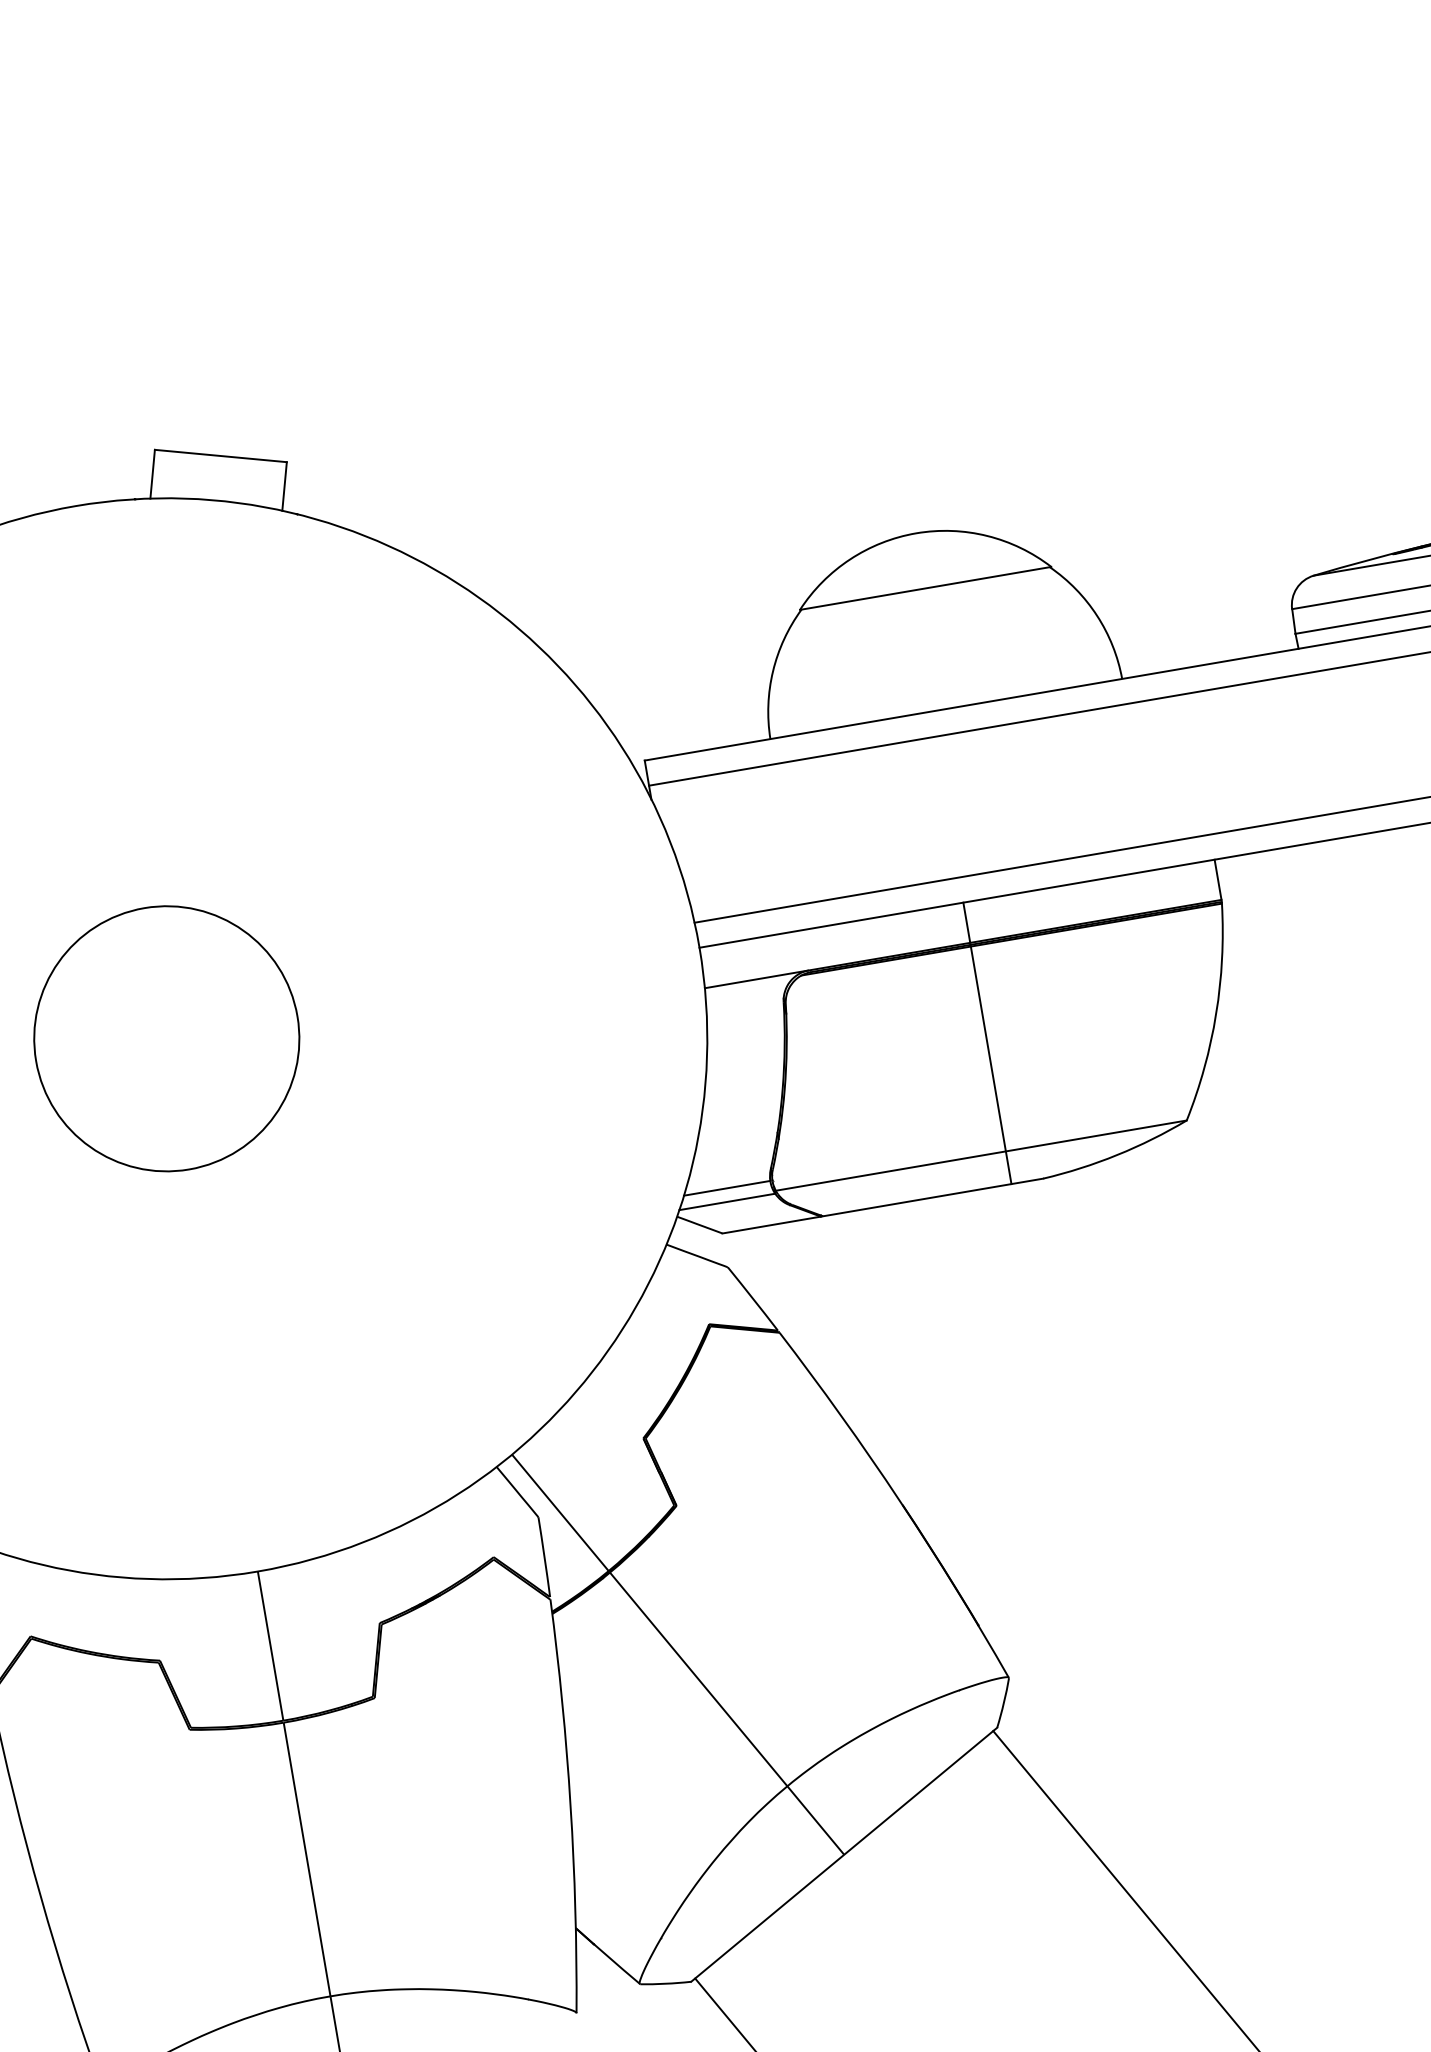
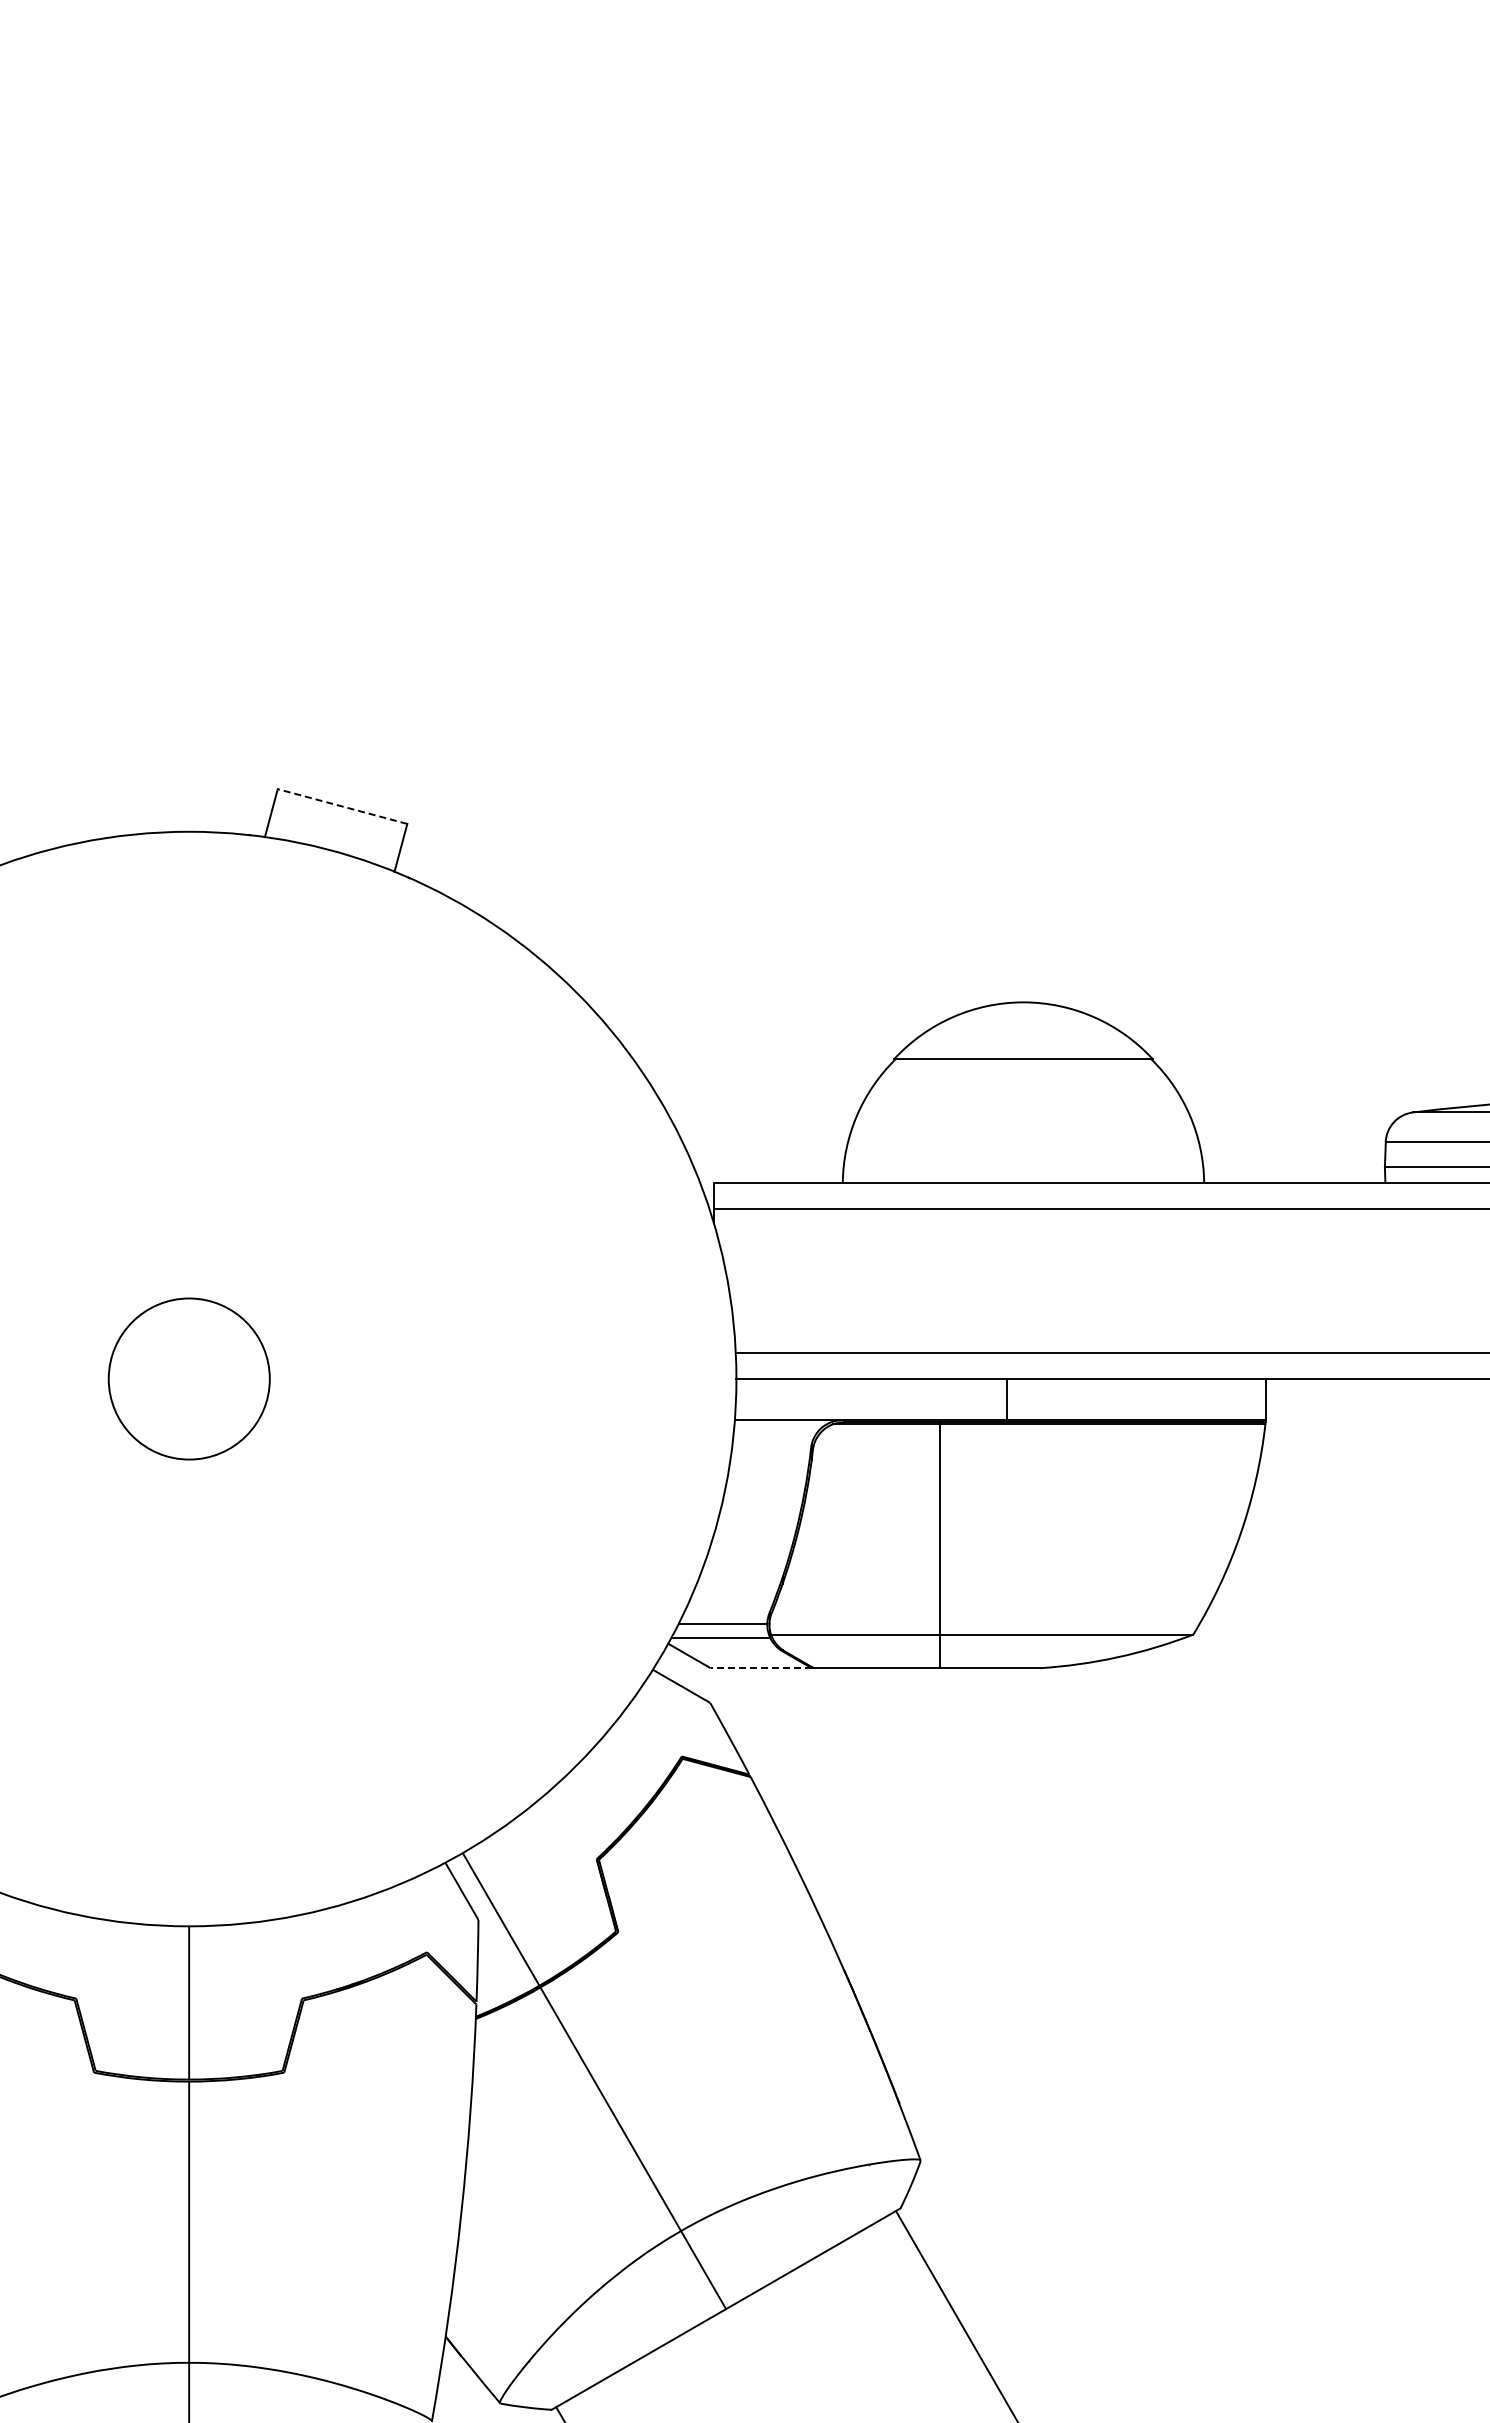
line: (220, 455) -> (342, 806), solid -> dashed
circle: (167, 1038) -> (189, 1378), size x0.6
line: (991, 1064) -> (940, 1545), moved
line: (772, 1225) -> (761, 1668), solid -> dashed

